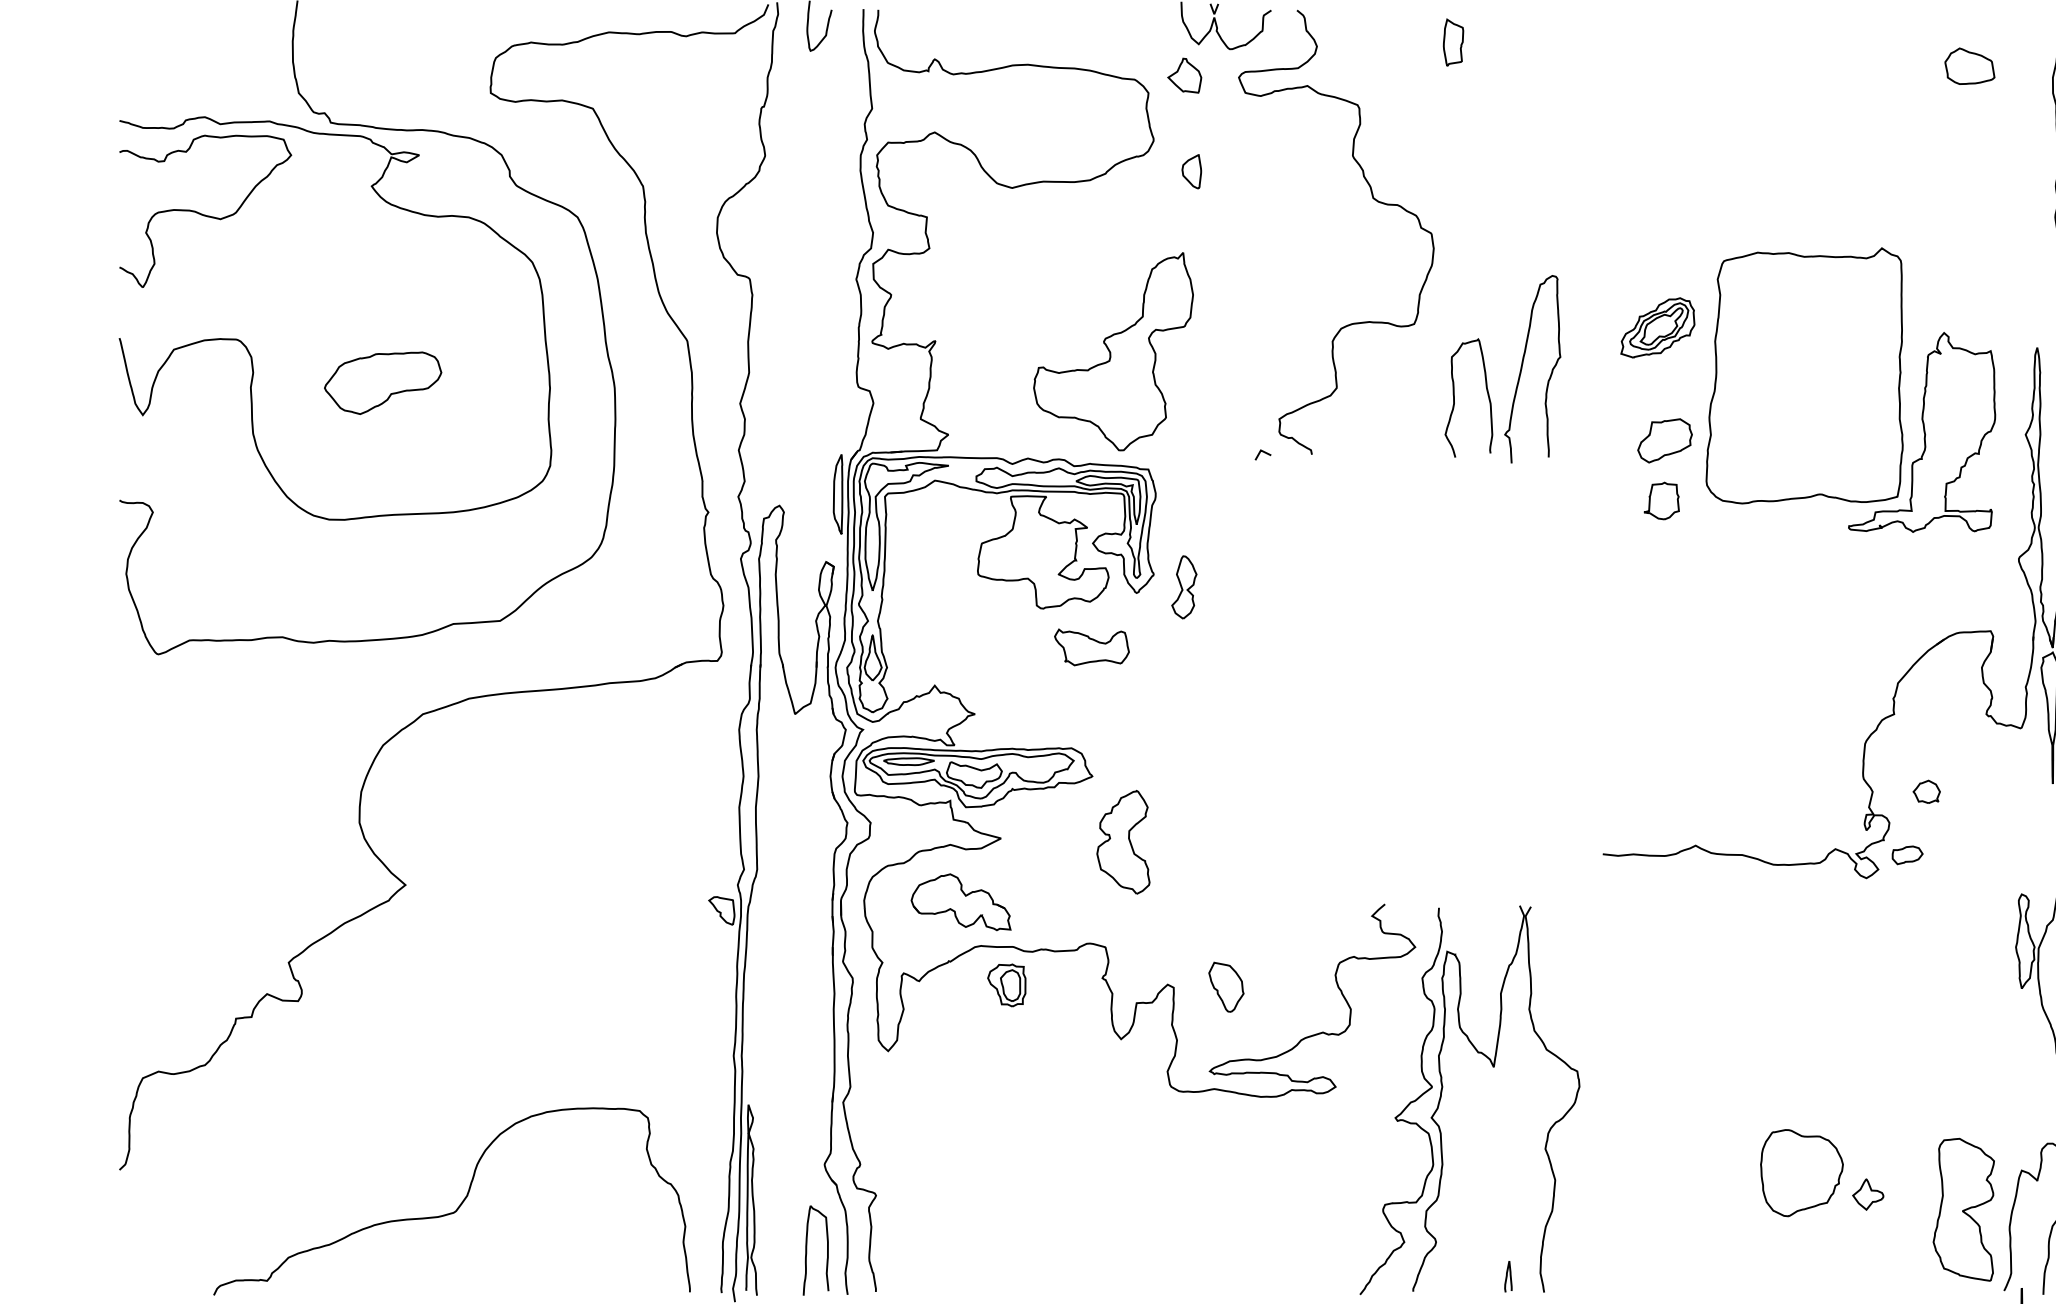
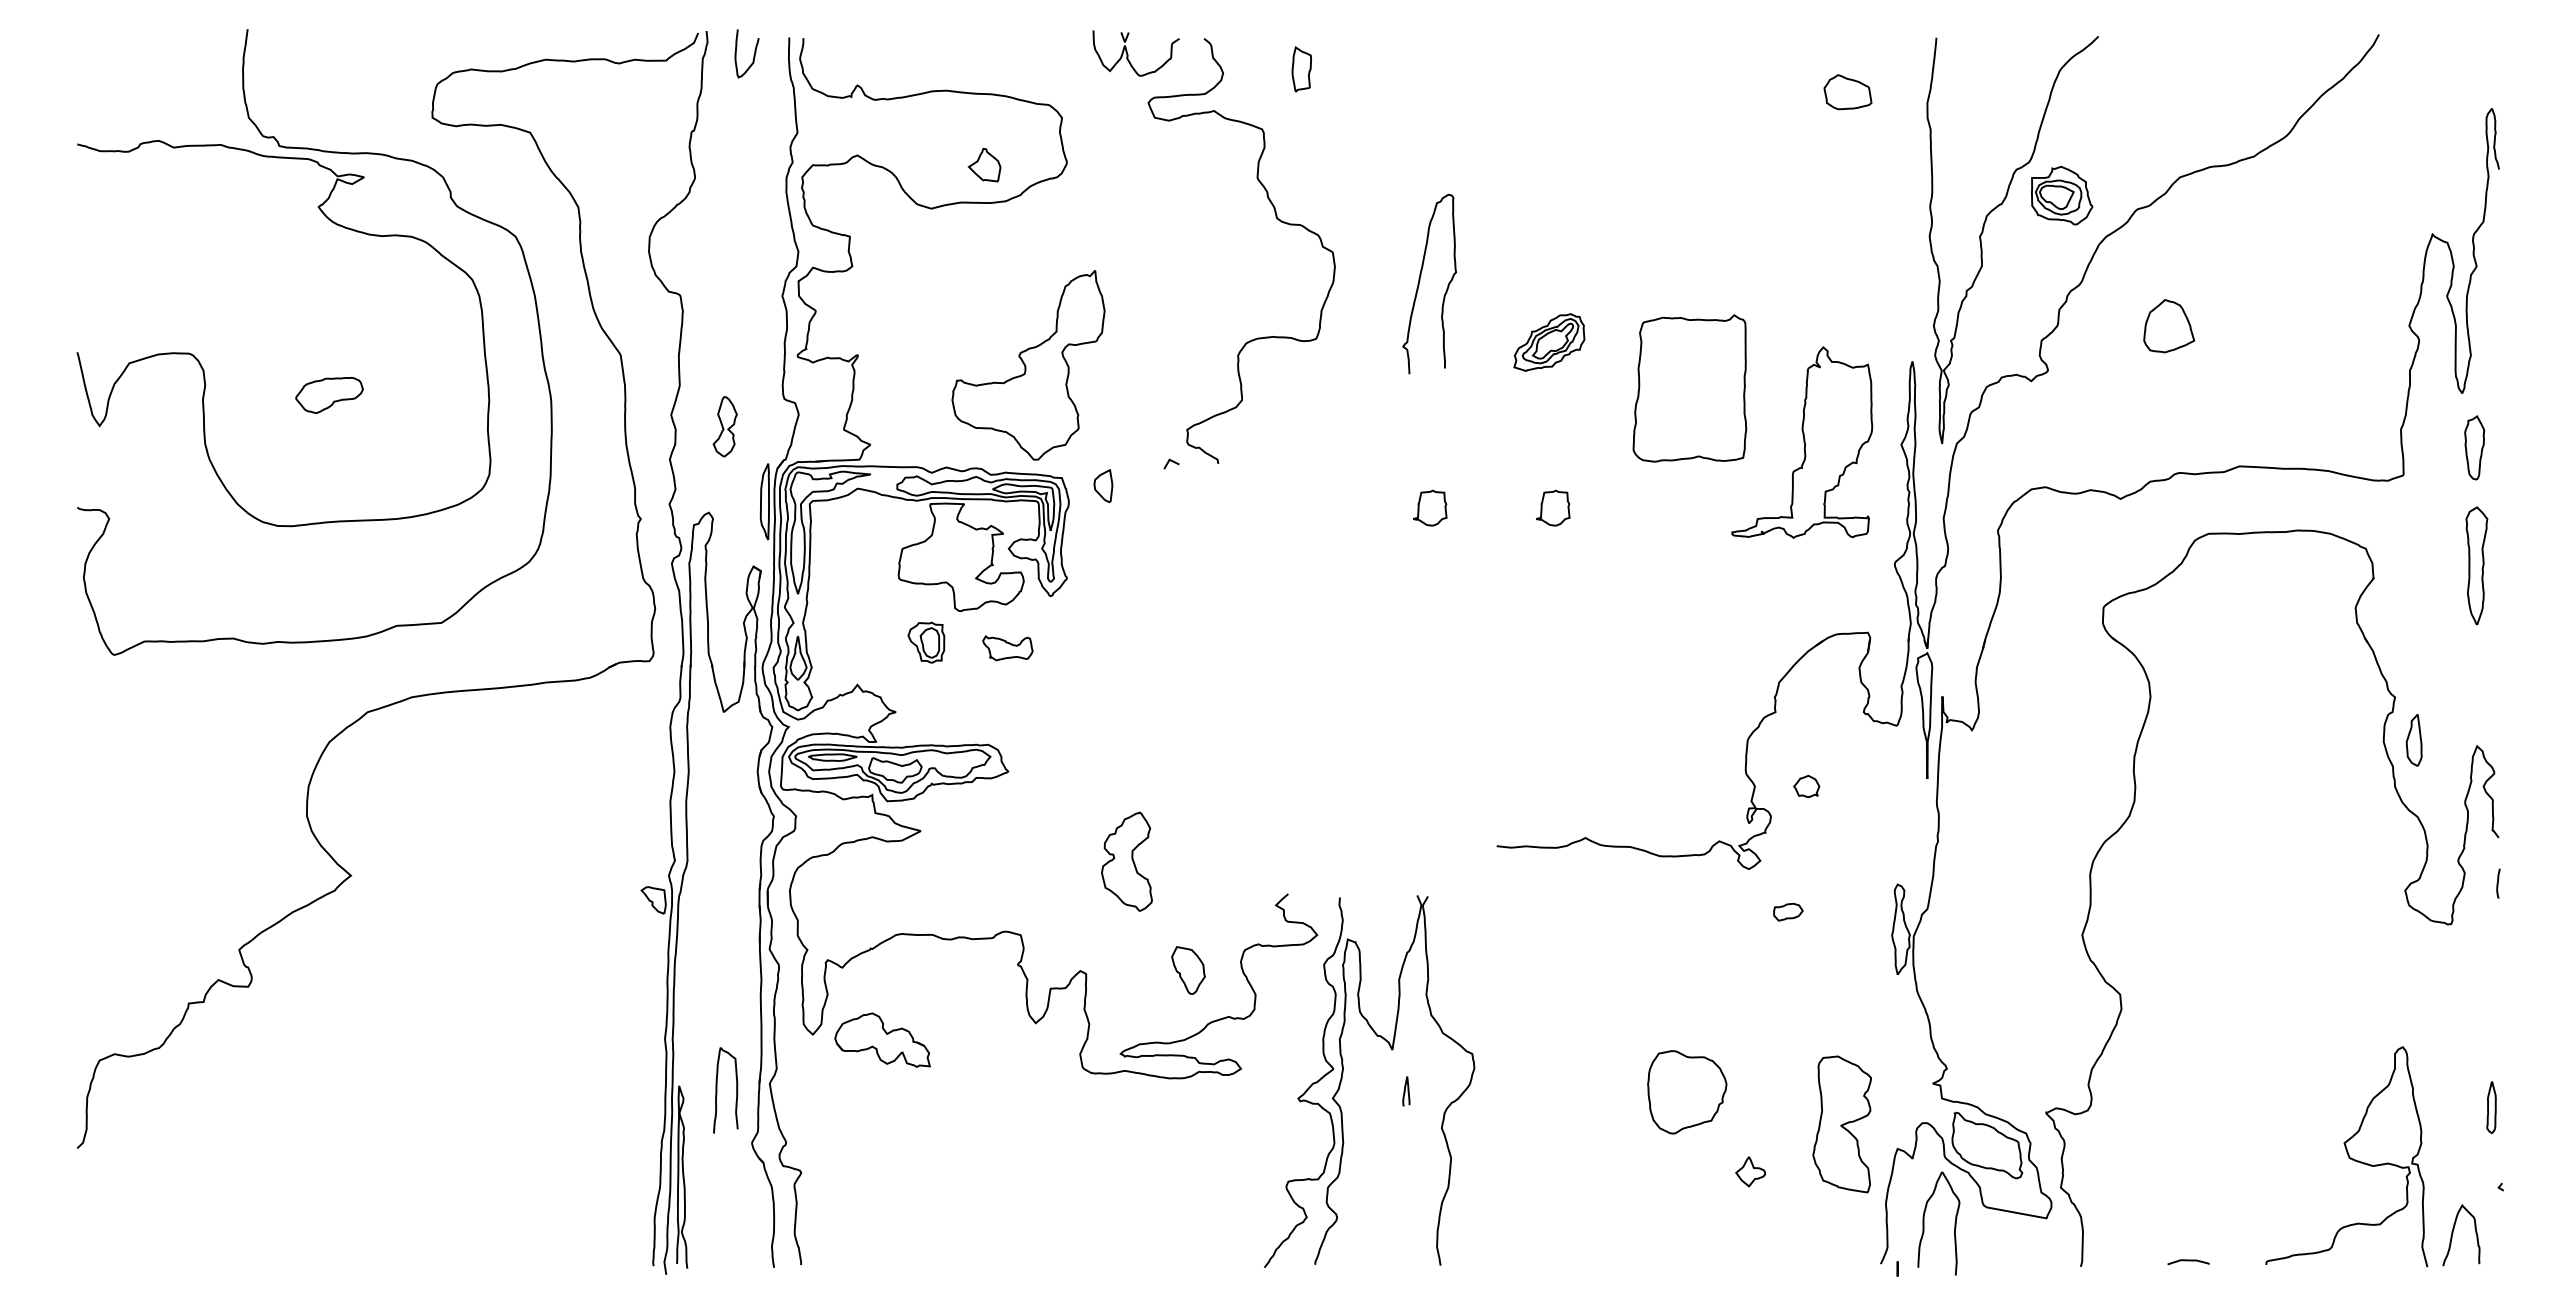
part: (1453, 42) -> (1301, 69), moved
part: (1184, 76) -> (984, 165), moved
part: (1191, 171) -> (1103, 485), moved
part: (205, 210) -> (159, 230), removed
curve: (1523, 366) -> (1420, 281), moved
part: (1804, 375) -> (1689, 388), size x0.6
part: (383, 383) -> (329, 395), size x0.6
curve: (1455, 397) -> (1355, 409), removed
part: (1664, 440) -> (1555, 450), removed
part: (1533, 500) -> (1430, 507), added
part: (1183, 587) -> (724, 426), moved
part: (1091, 647) -> (1007, 648), size x0.7
part: (1122, 842) -> (1126, 861), moved
part: (1907, 854) -> (1788, 911), moved
part: (960, 901) -> (882, 1039), moved
part: (1006, 985) -> (926, 642), moved
part: (1226, 987) -> (1188, 970), moved
part: (1802, 1173) -> (1687, 1092), moved
curve: (459, 1204) -> (402, 1181), removed
part: (1963, 1209) -> (1841, 1124), moved
curve: (807, 1250) -> (717, 1090), moved
curve: (1507, 1276) -> (1405, 1091), moved

